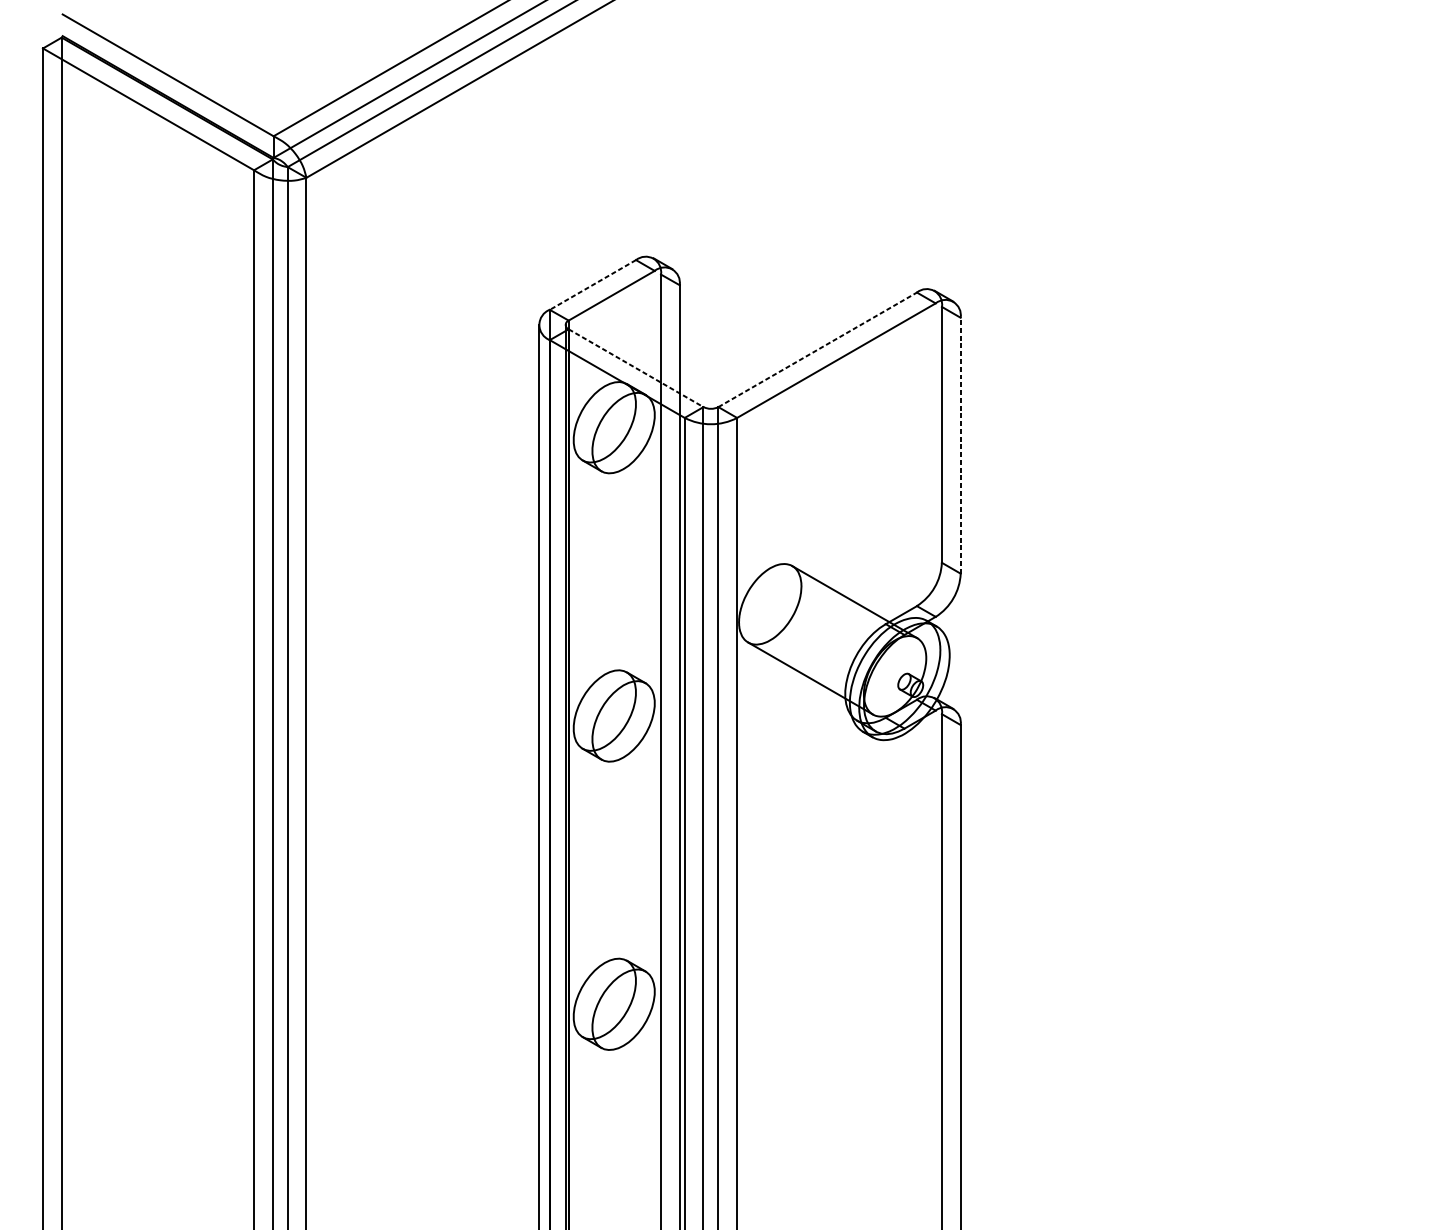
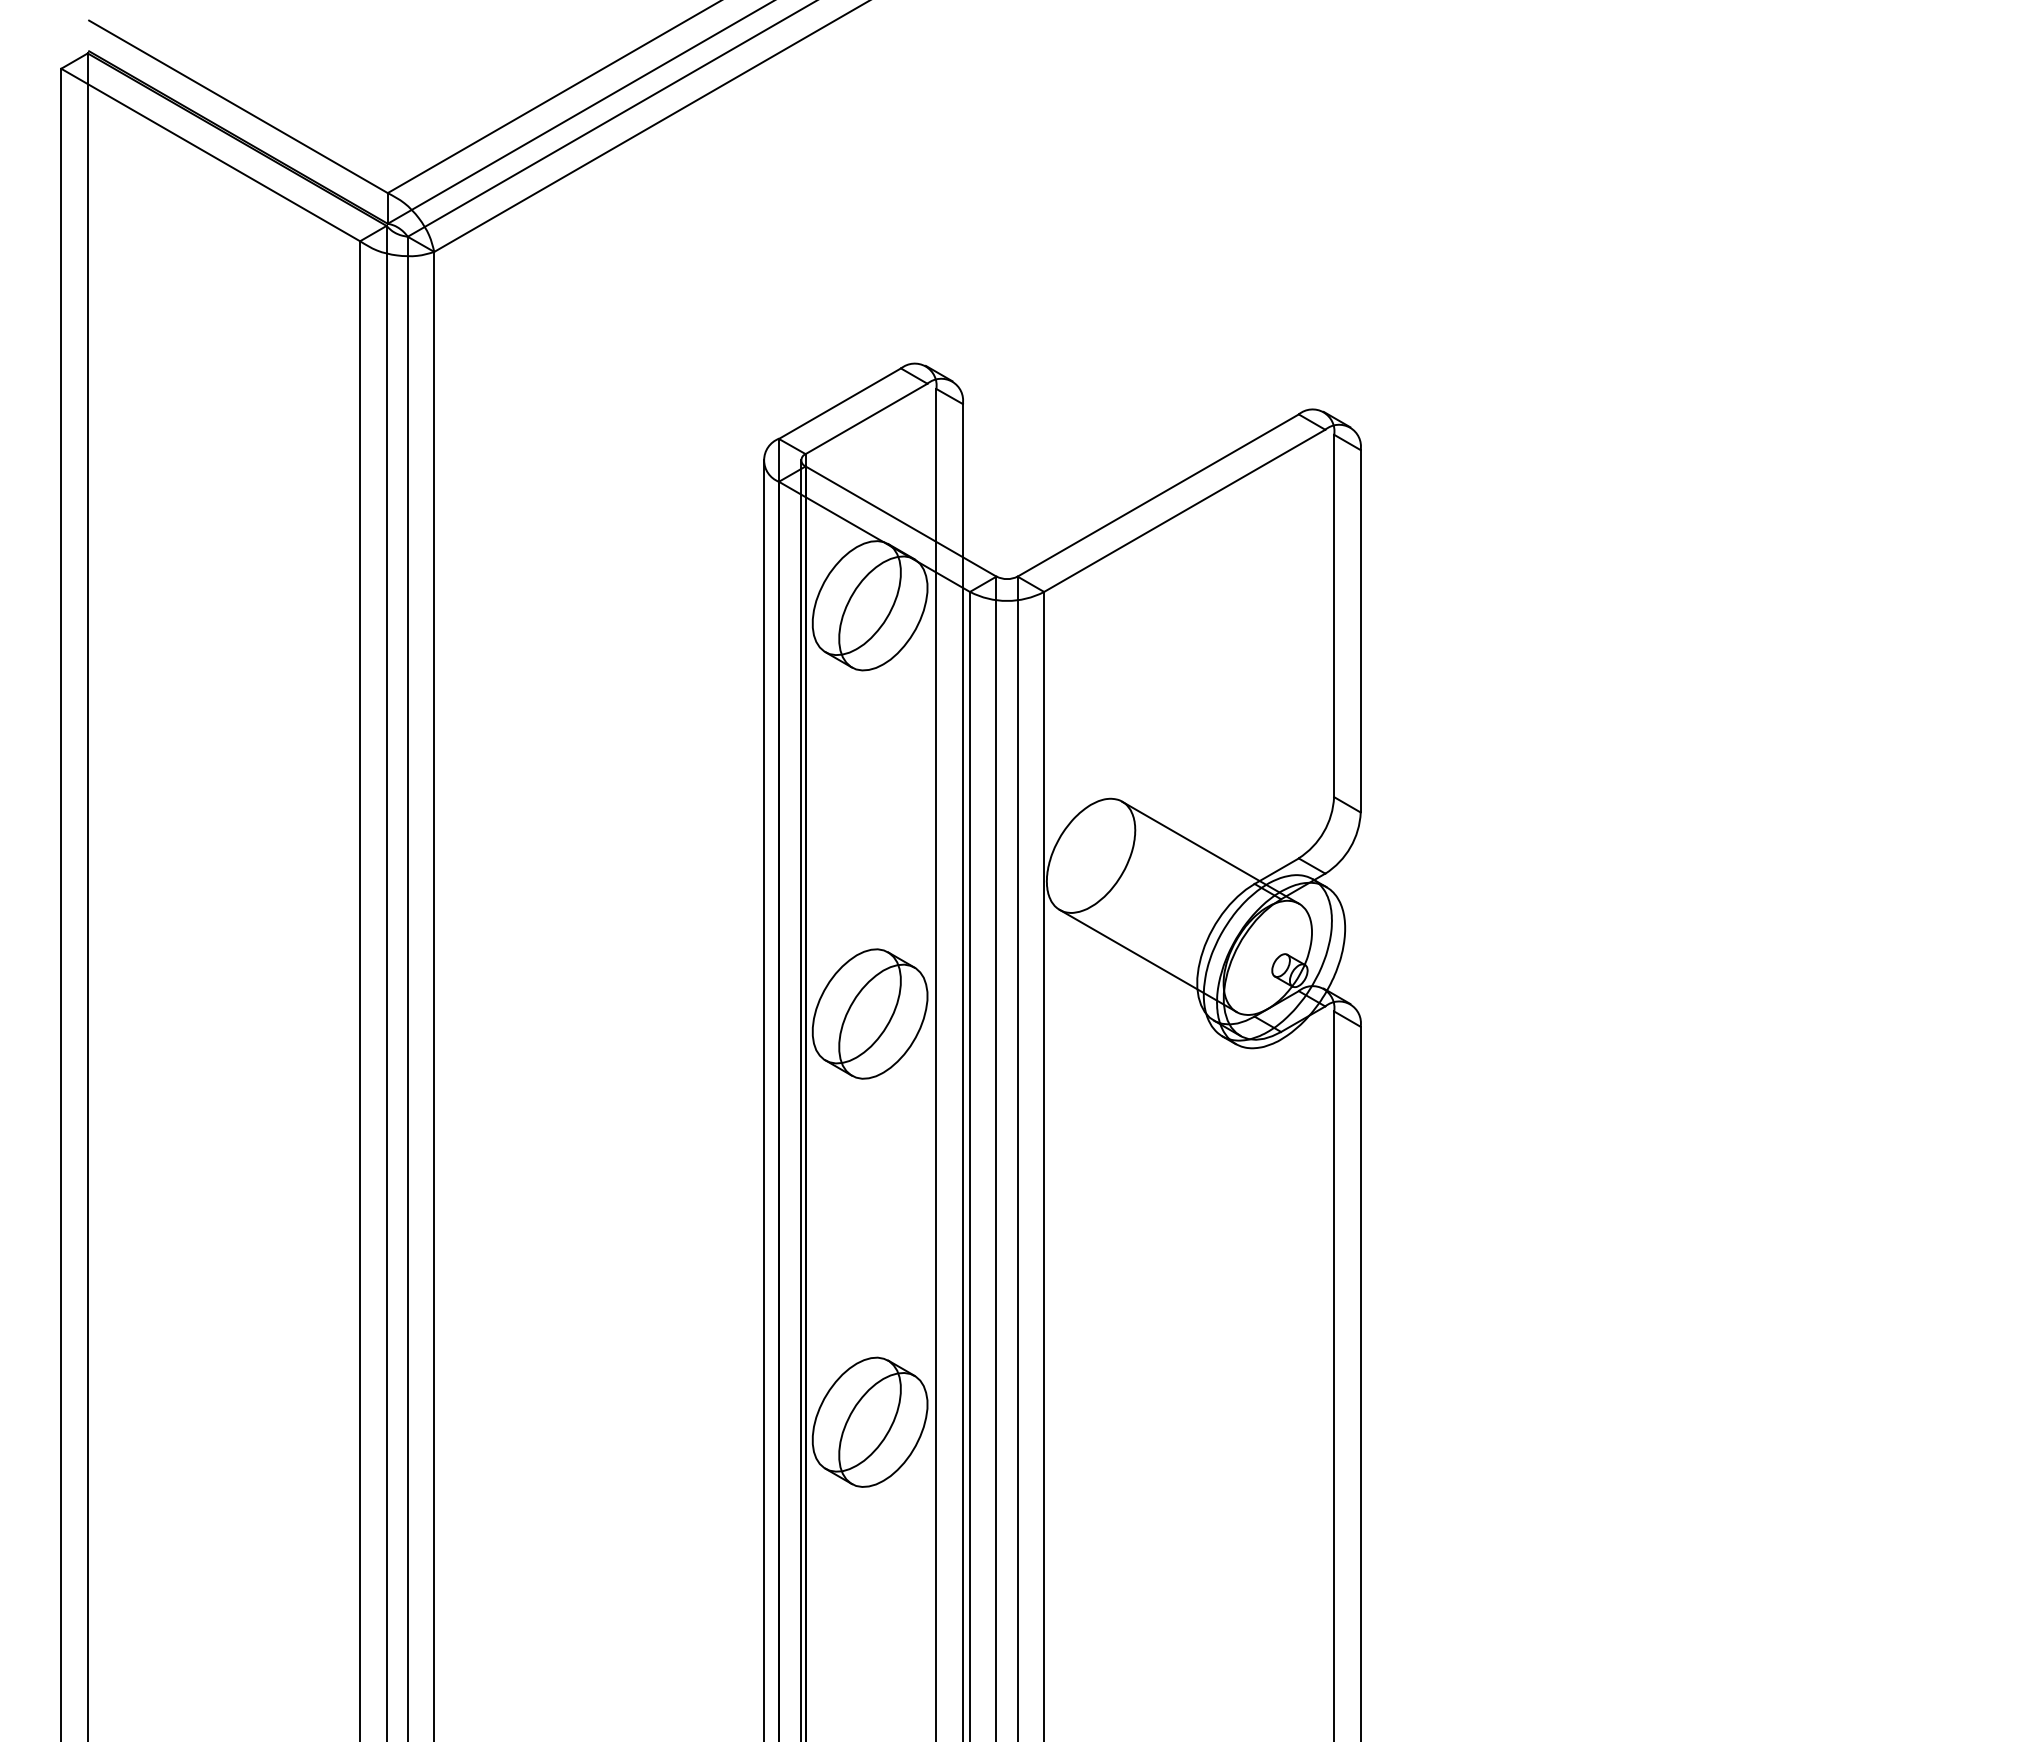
line: (592, 284) -> (839, 403), dashed -> solid
line: (817, 349) -> (1158, 495), dashed -> solid
line: (636, 368) -> (901, 521), dashed -> solid
line: (960, 445) -> (1360, 630), dashed -> solid

